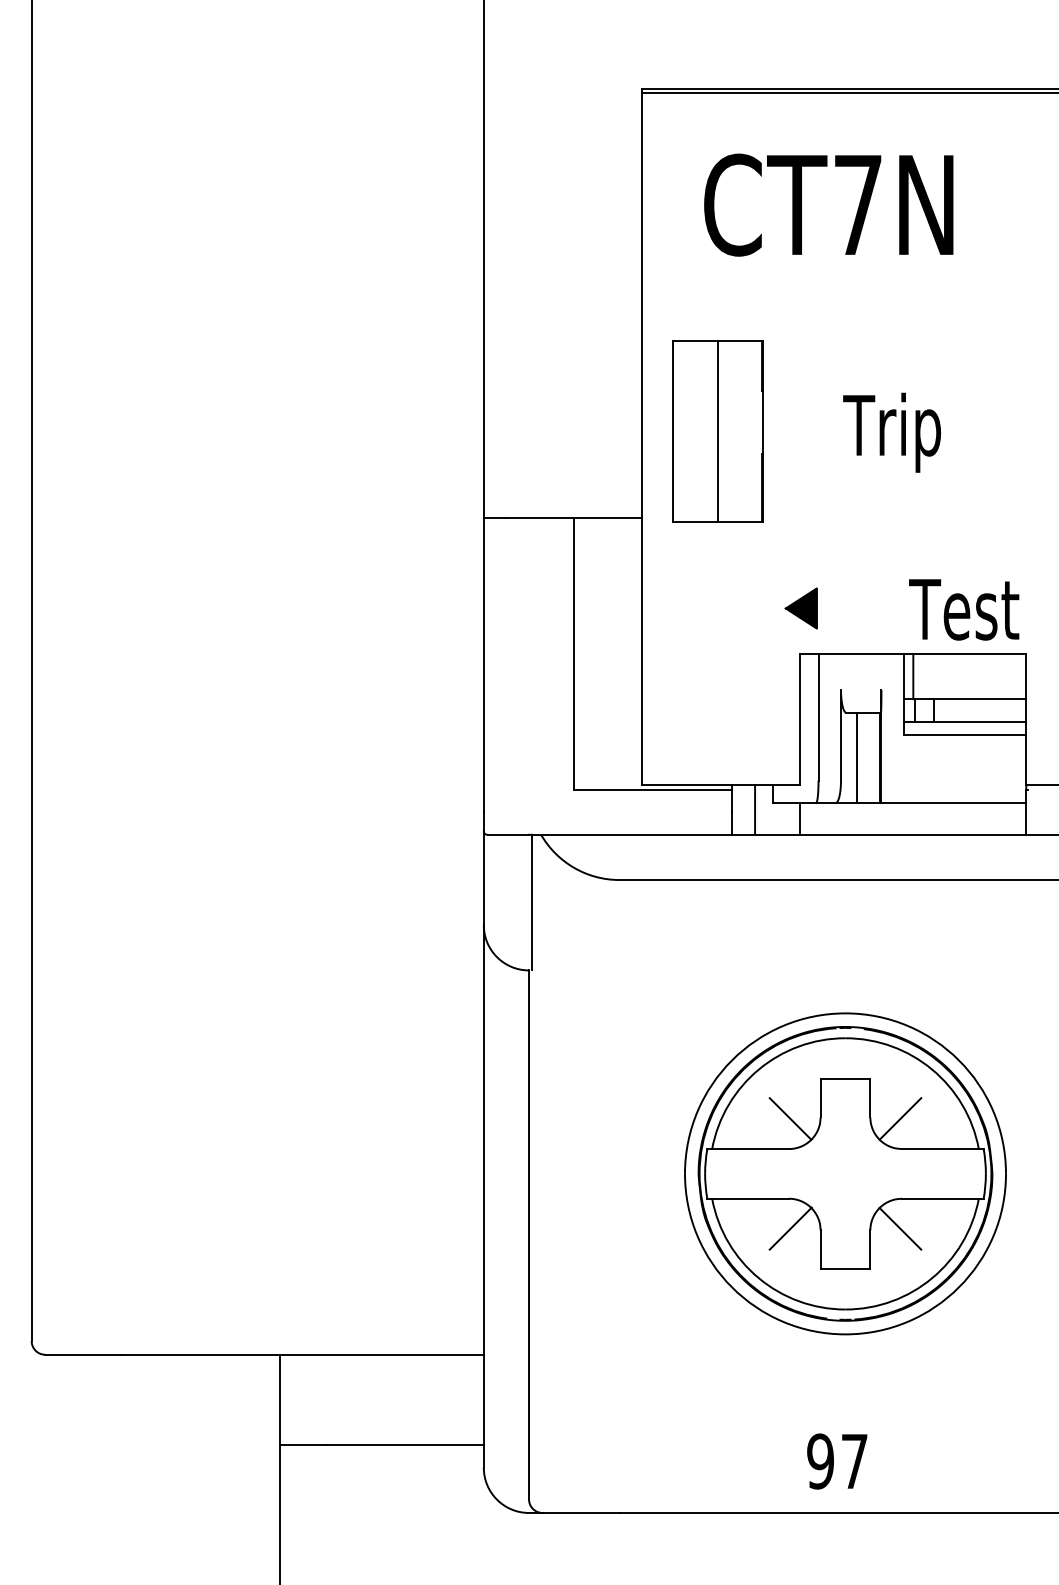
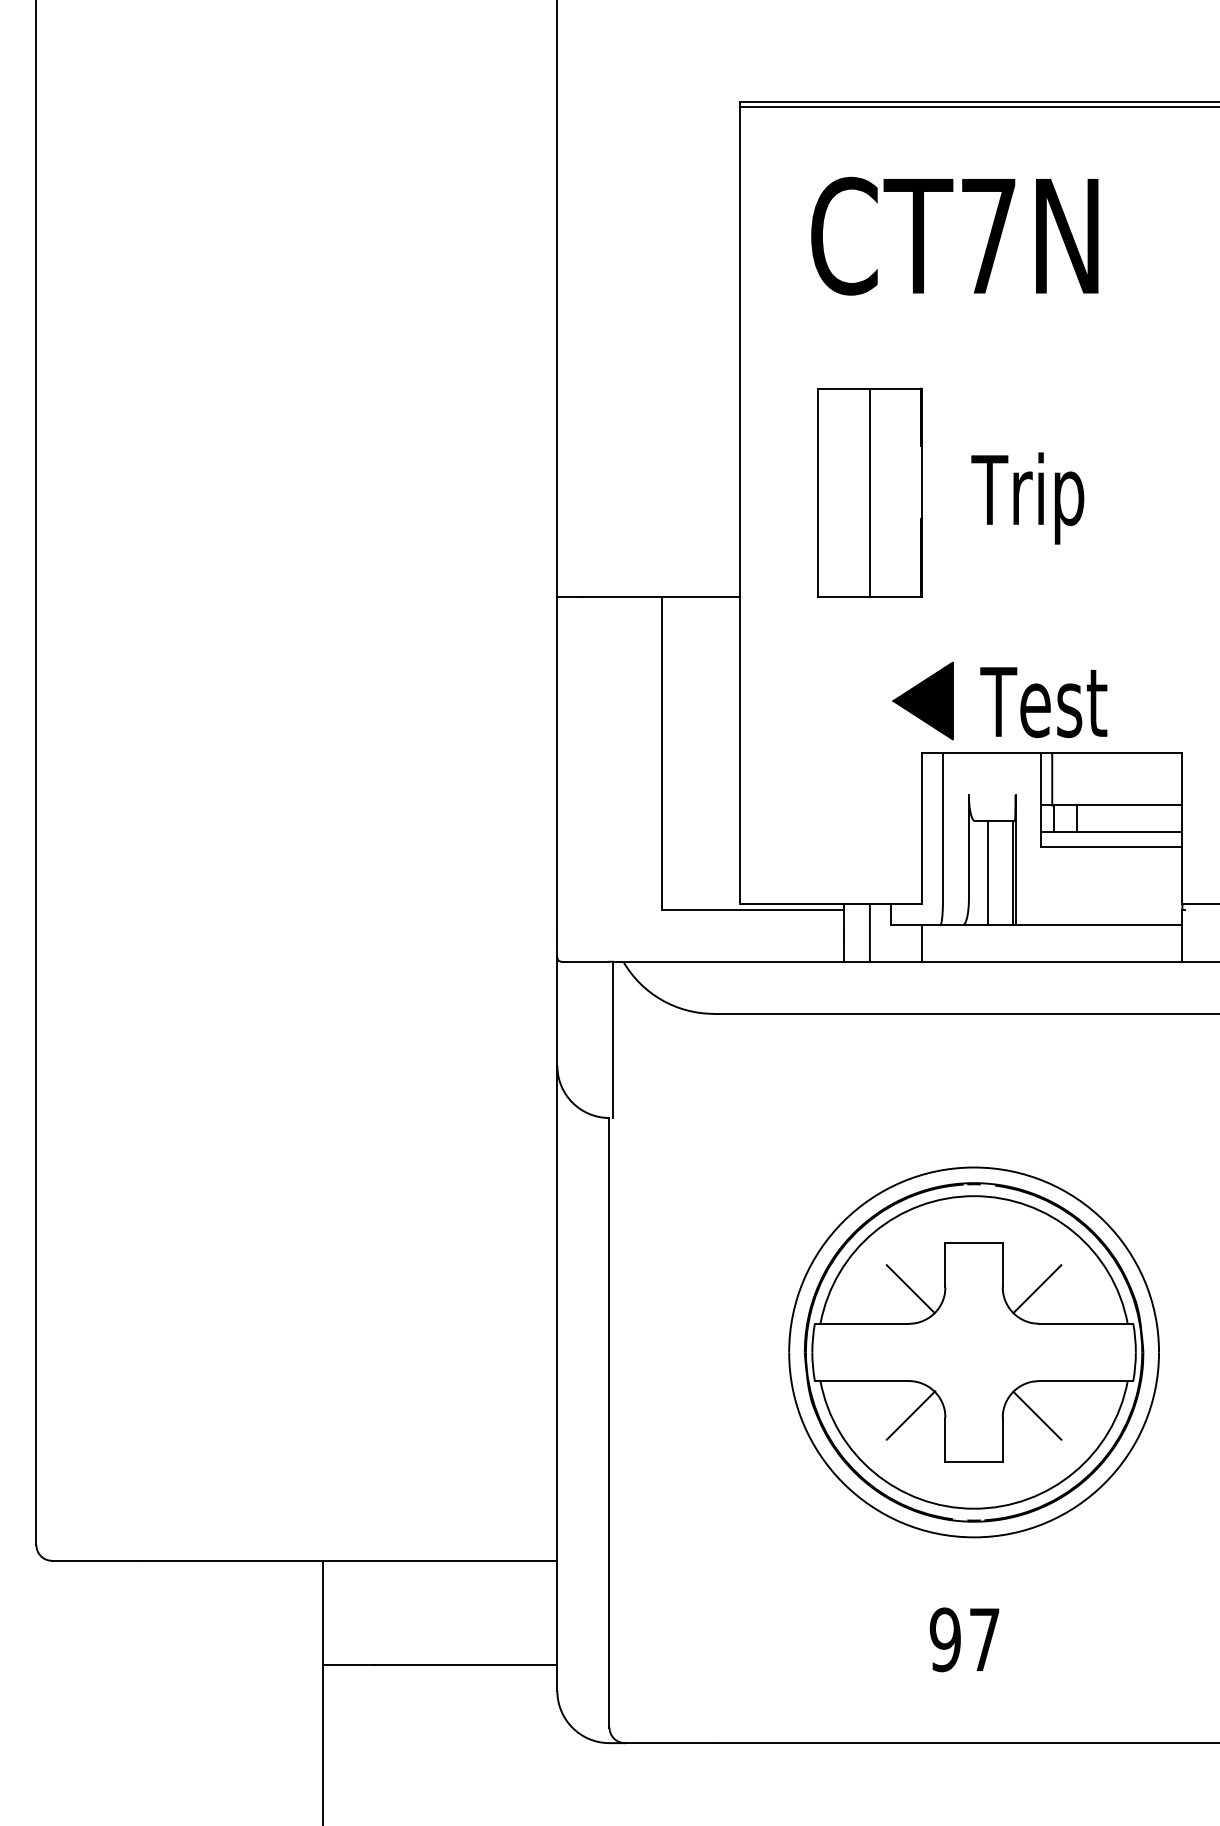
part: (717, 431) -> (869, 492), moved
part: (800, 608) -> (922, 700), size x1.67
text: (963, 609) -> (1043, 702), moved
text: (837, 1461) -> (964, 1639), moved

